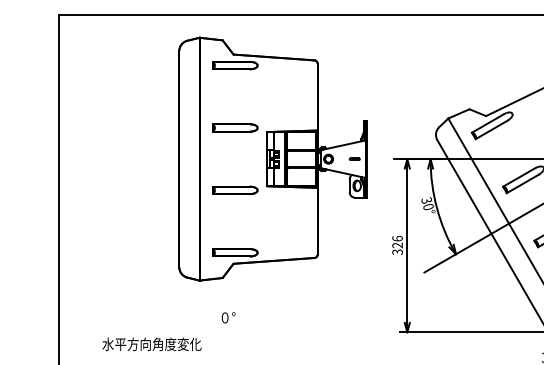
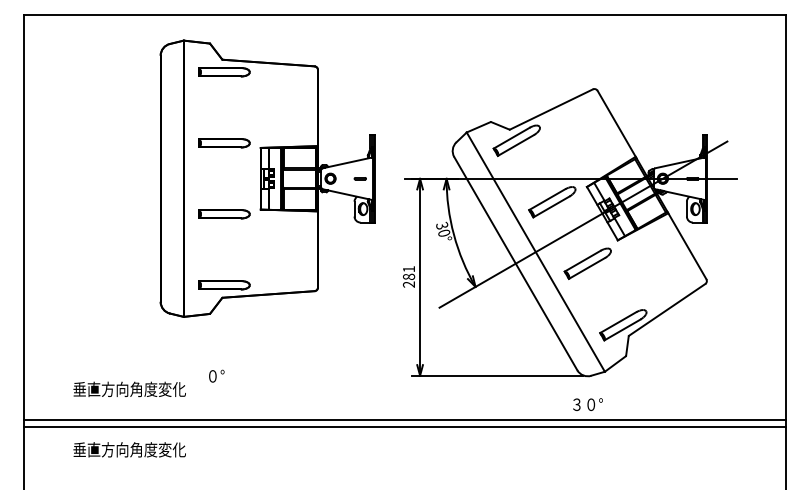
text: (397, 245) -> (408, 276), 326 -> 281
text: (228, 317) -> (216, 375), moved
text: (114, 344) -> (86, 389), 水平方向角度変化 -> 垂直方向角度変化

